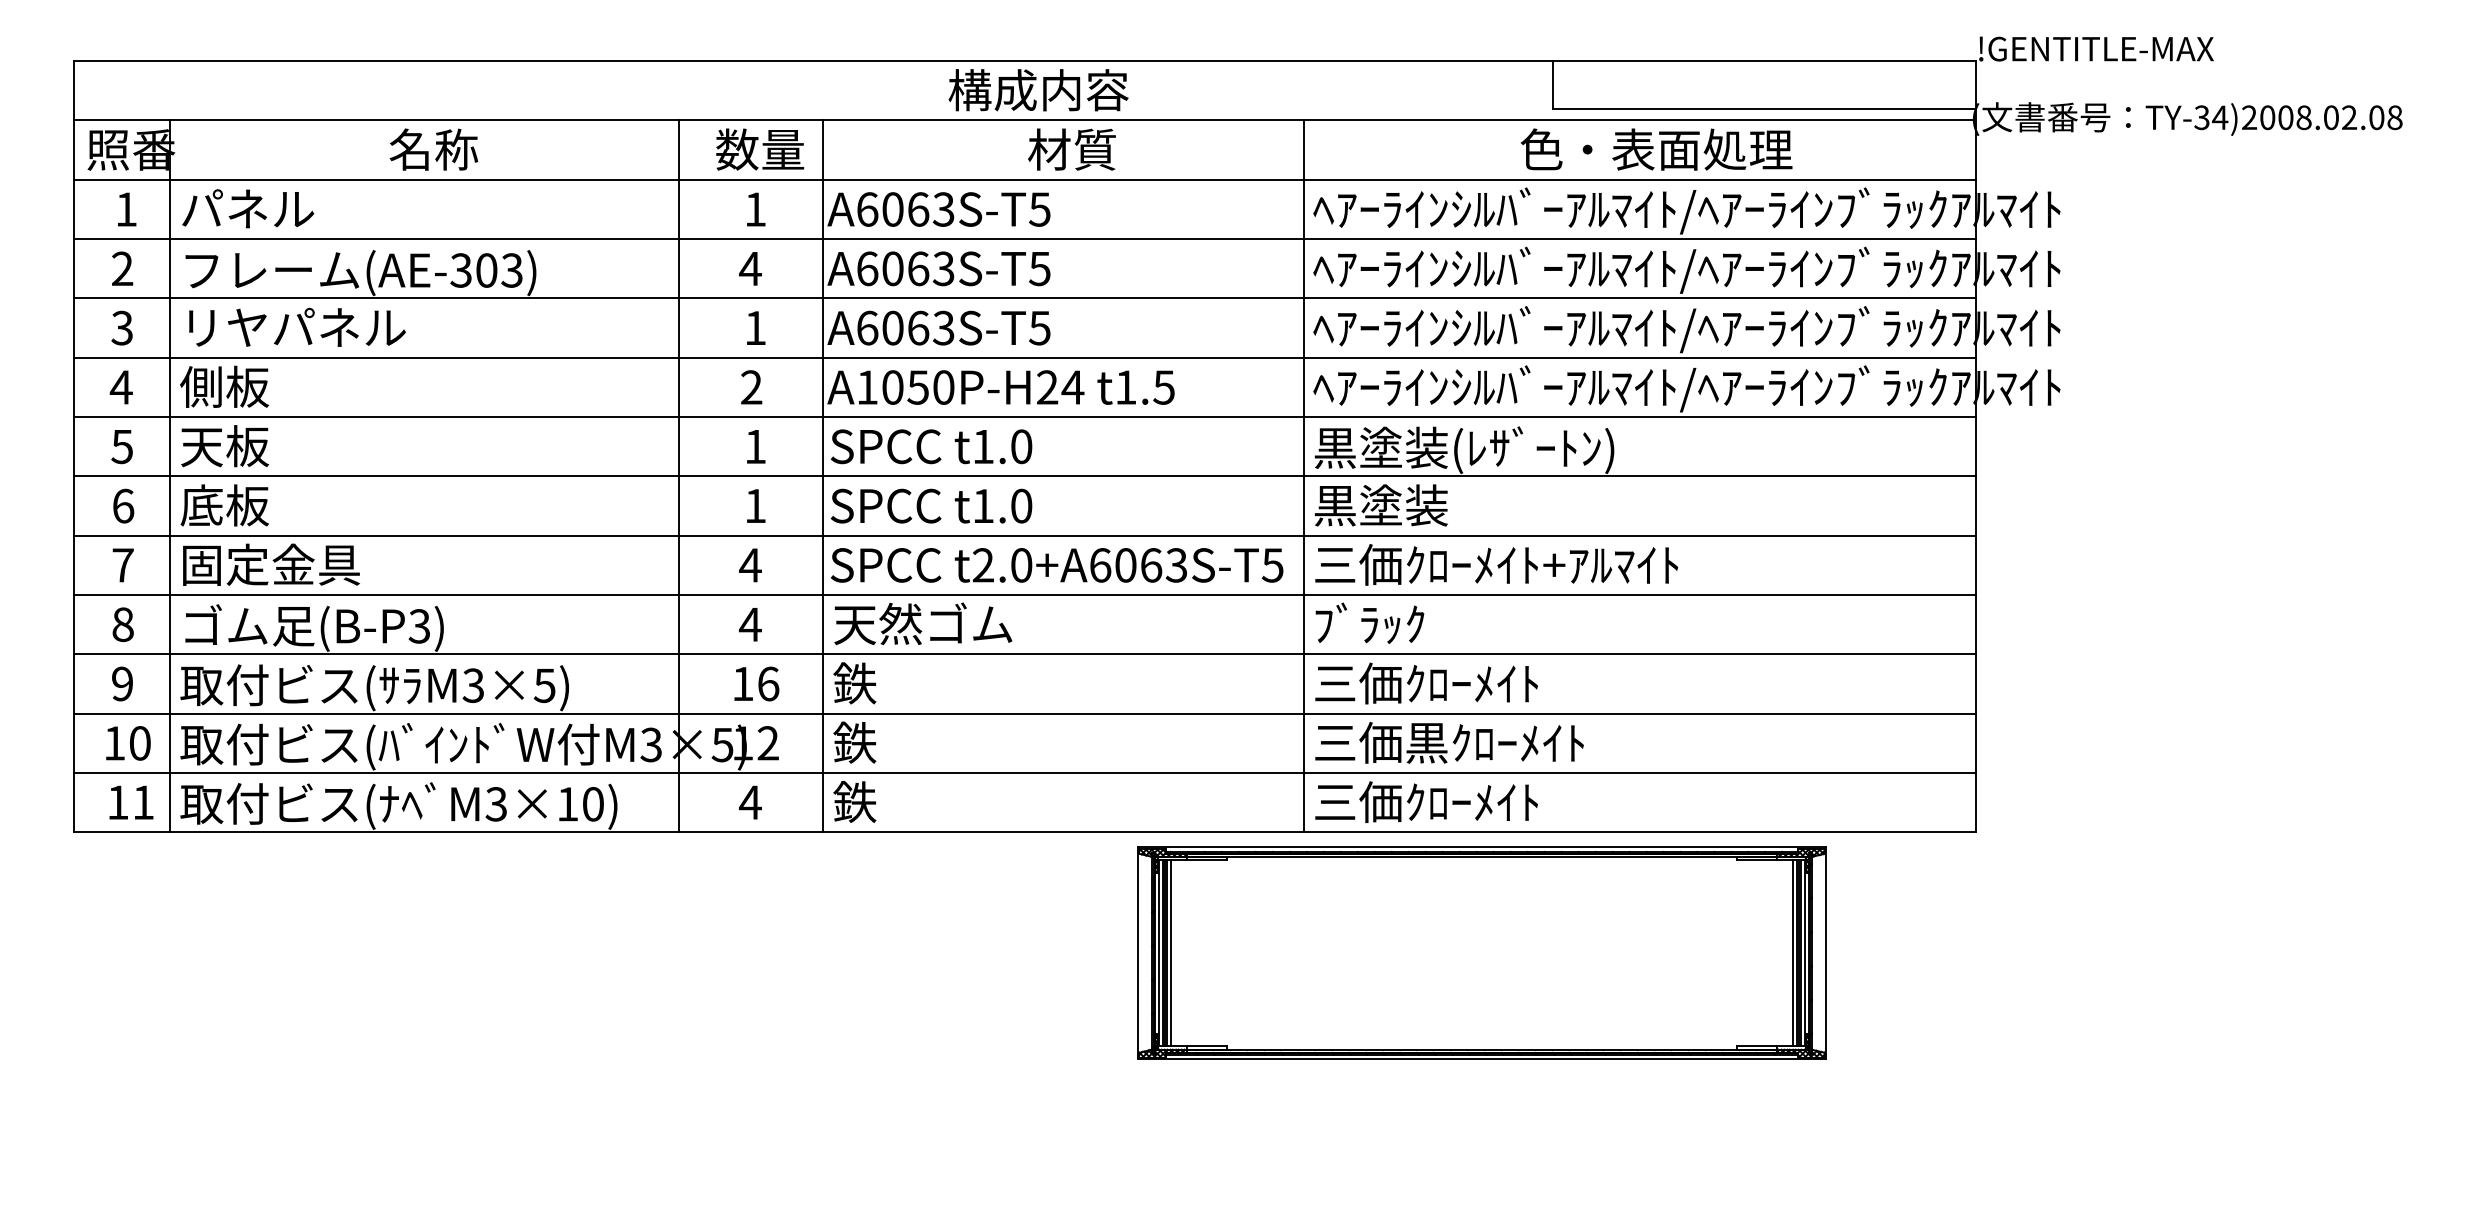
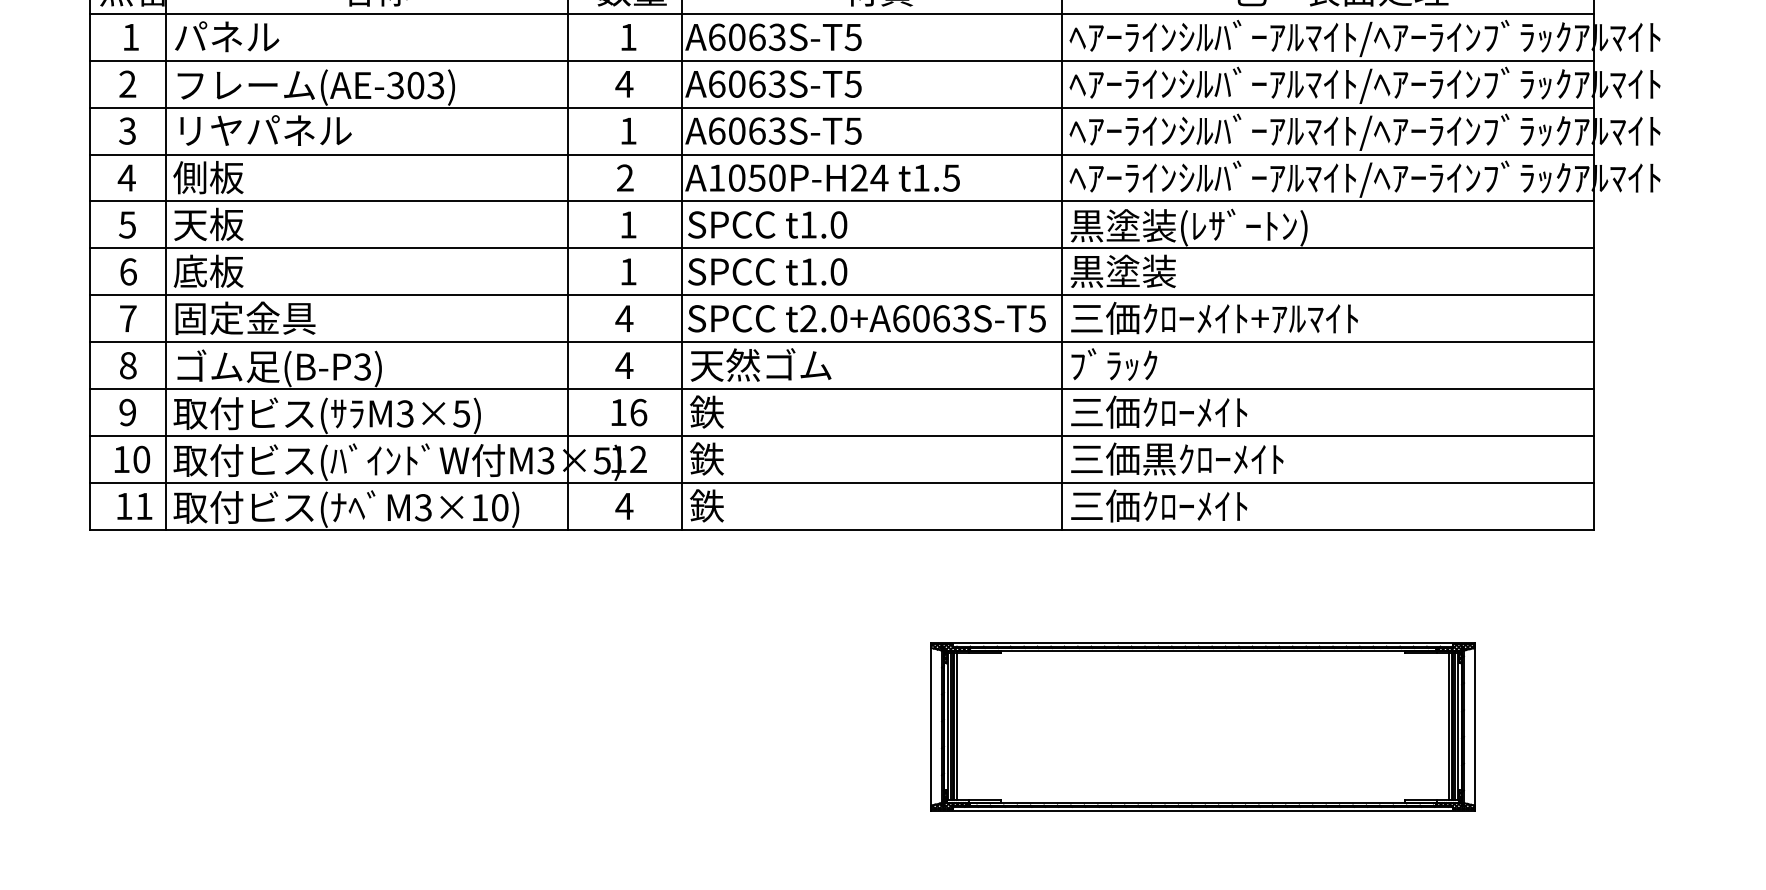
part: (1481, 952) -> (1202, 726), moved

